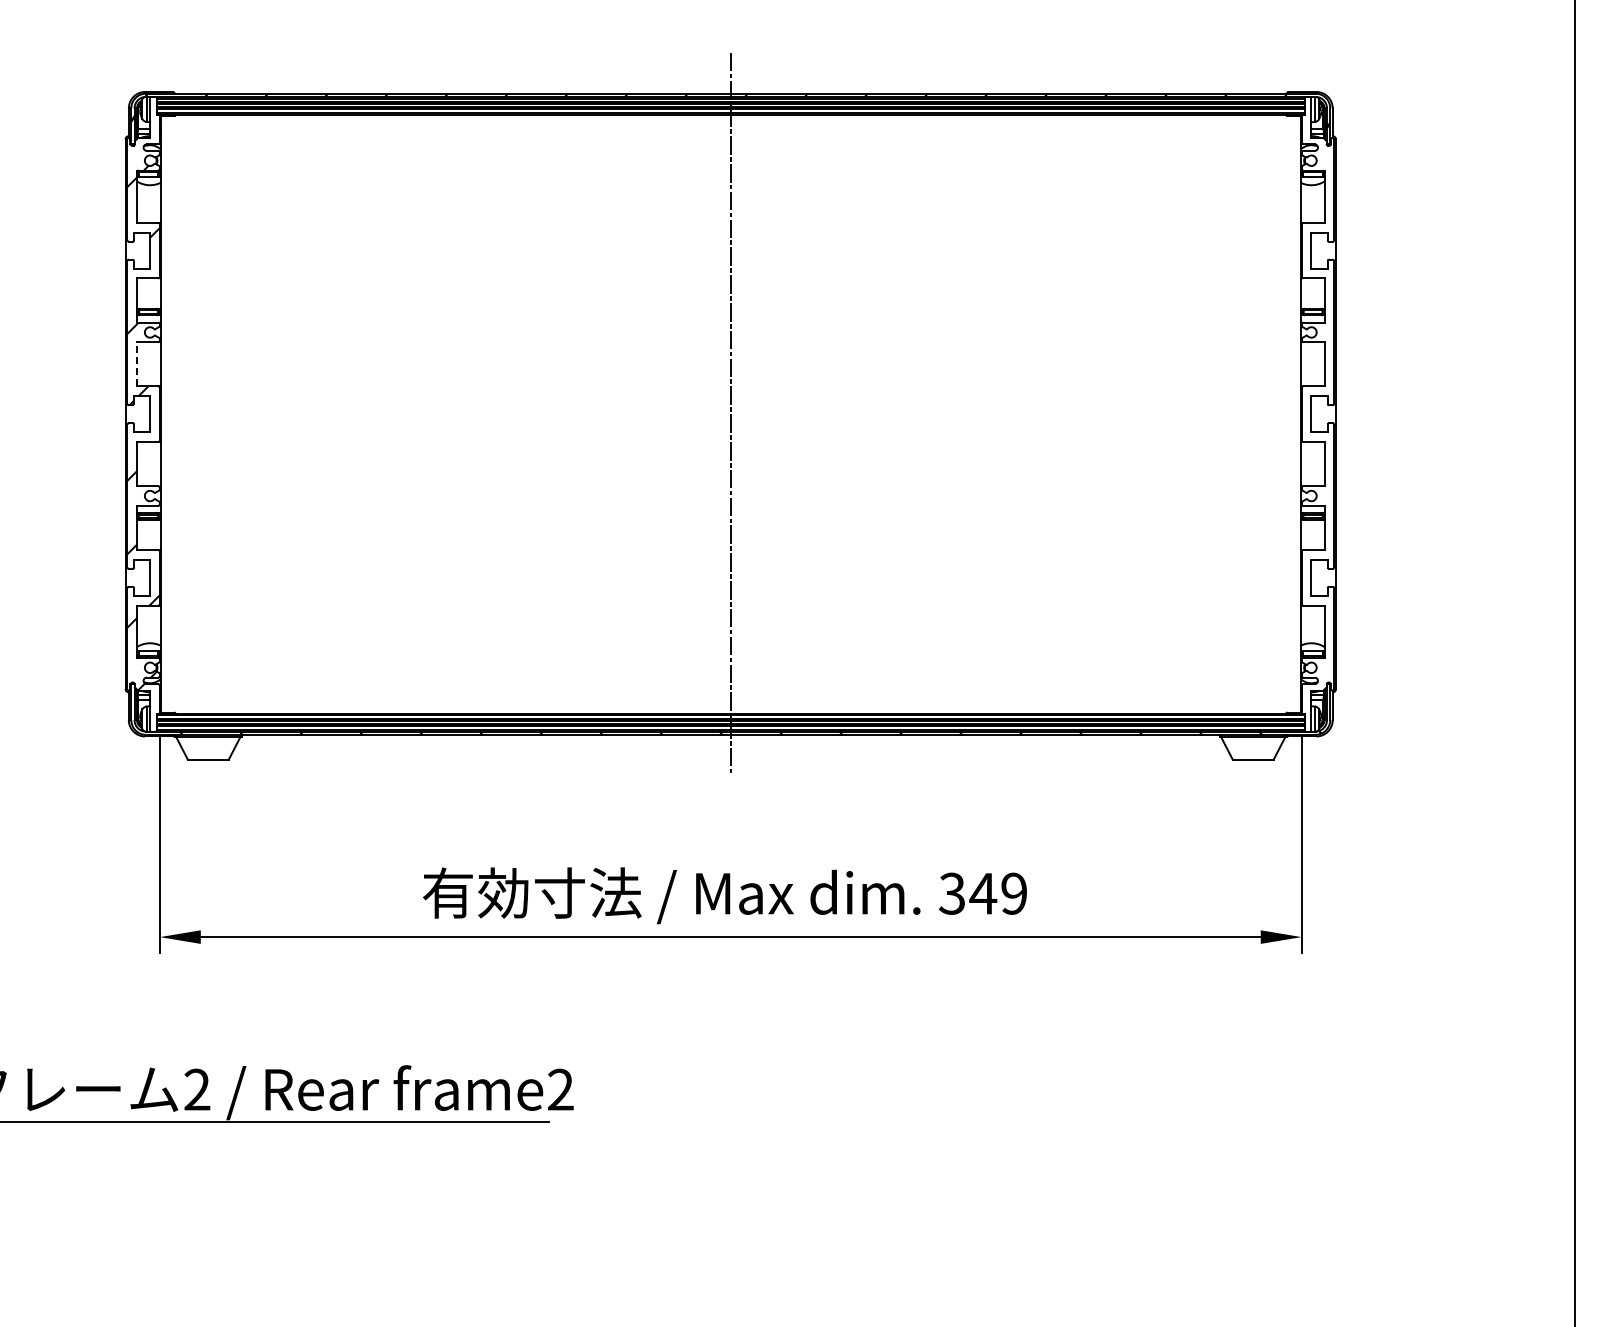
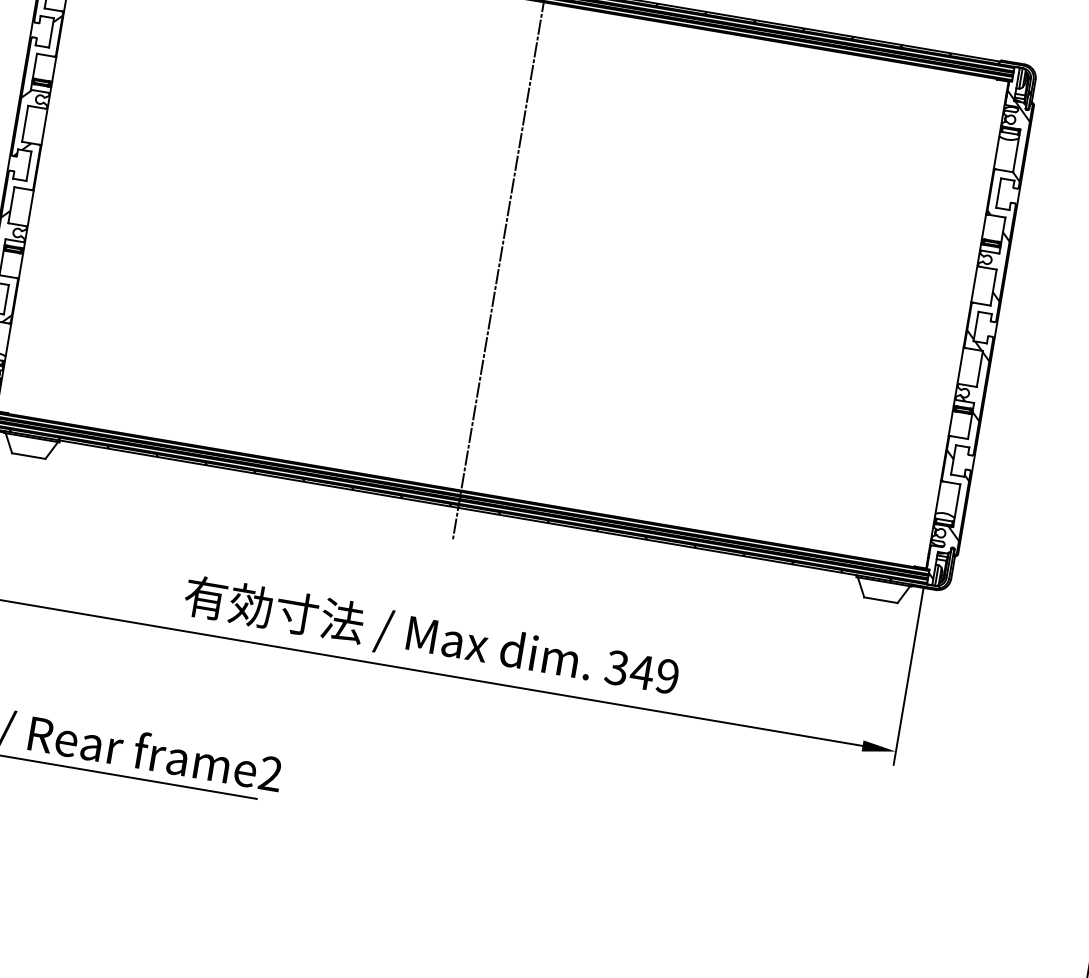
line: (137, 363) -> (25, 123), dashed -> solid
hatch: (1317, 425) -> (979, 336), added

